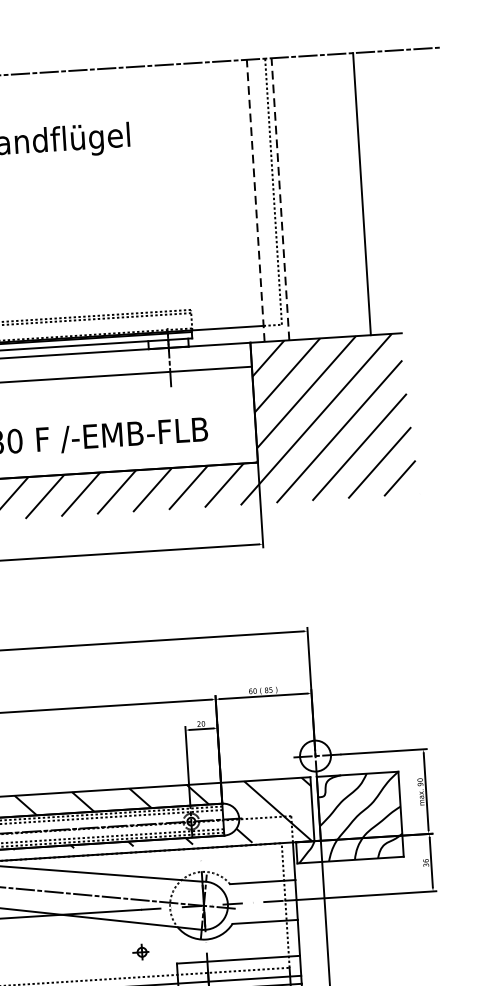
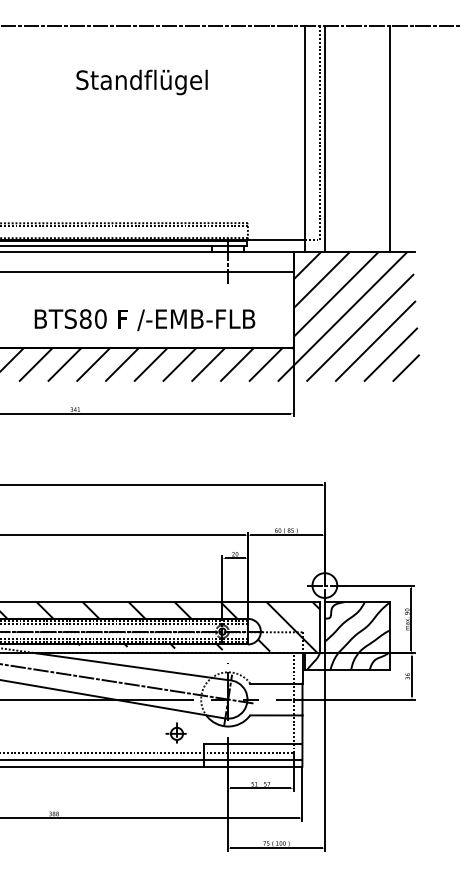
line: (279, 198) -> (324, 138), dashed -> solid
line: (256, 199) -> (305, 138), dashed -> solid
part: (140, 951) -> (175, 732), size x1.67

